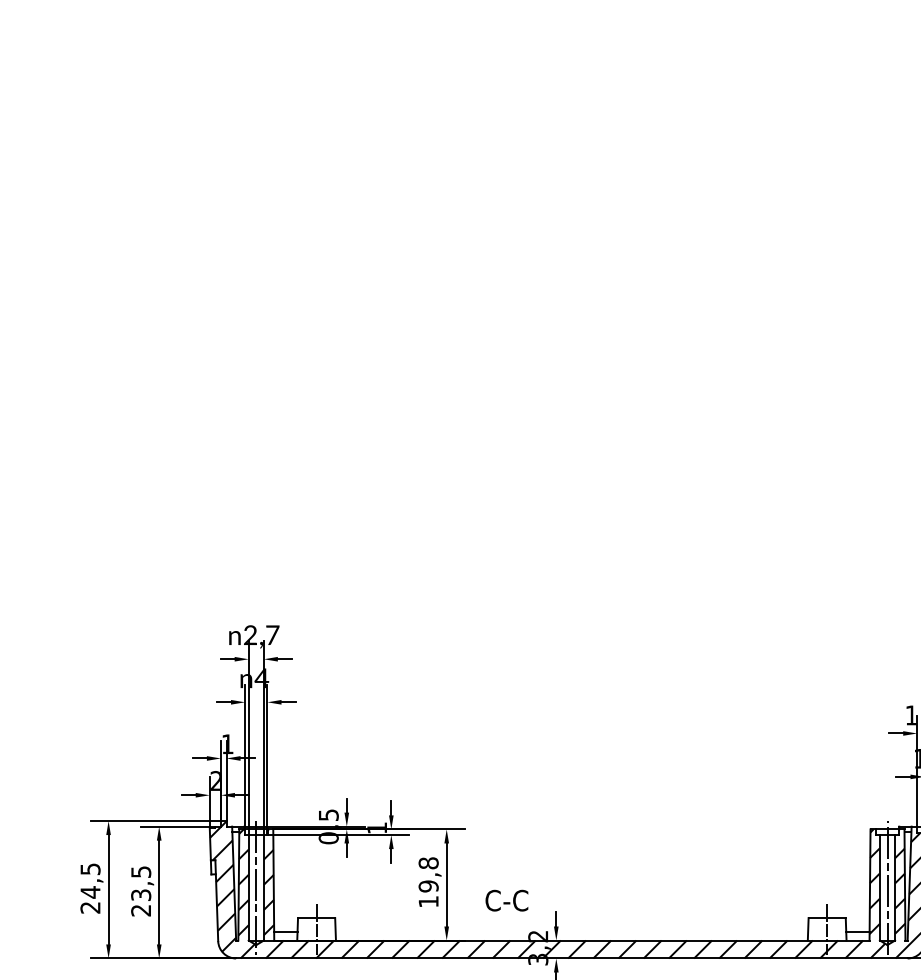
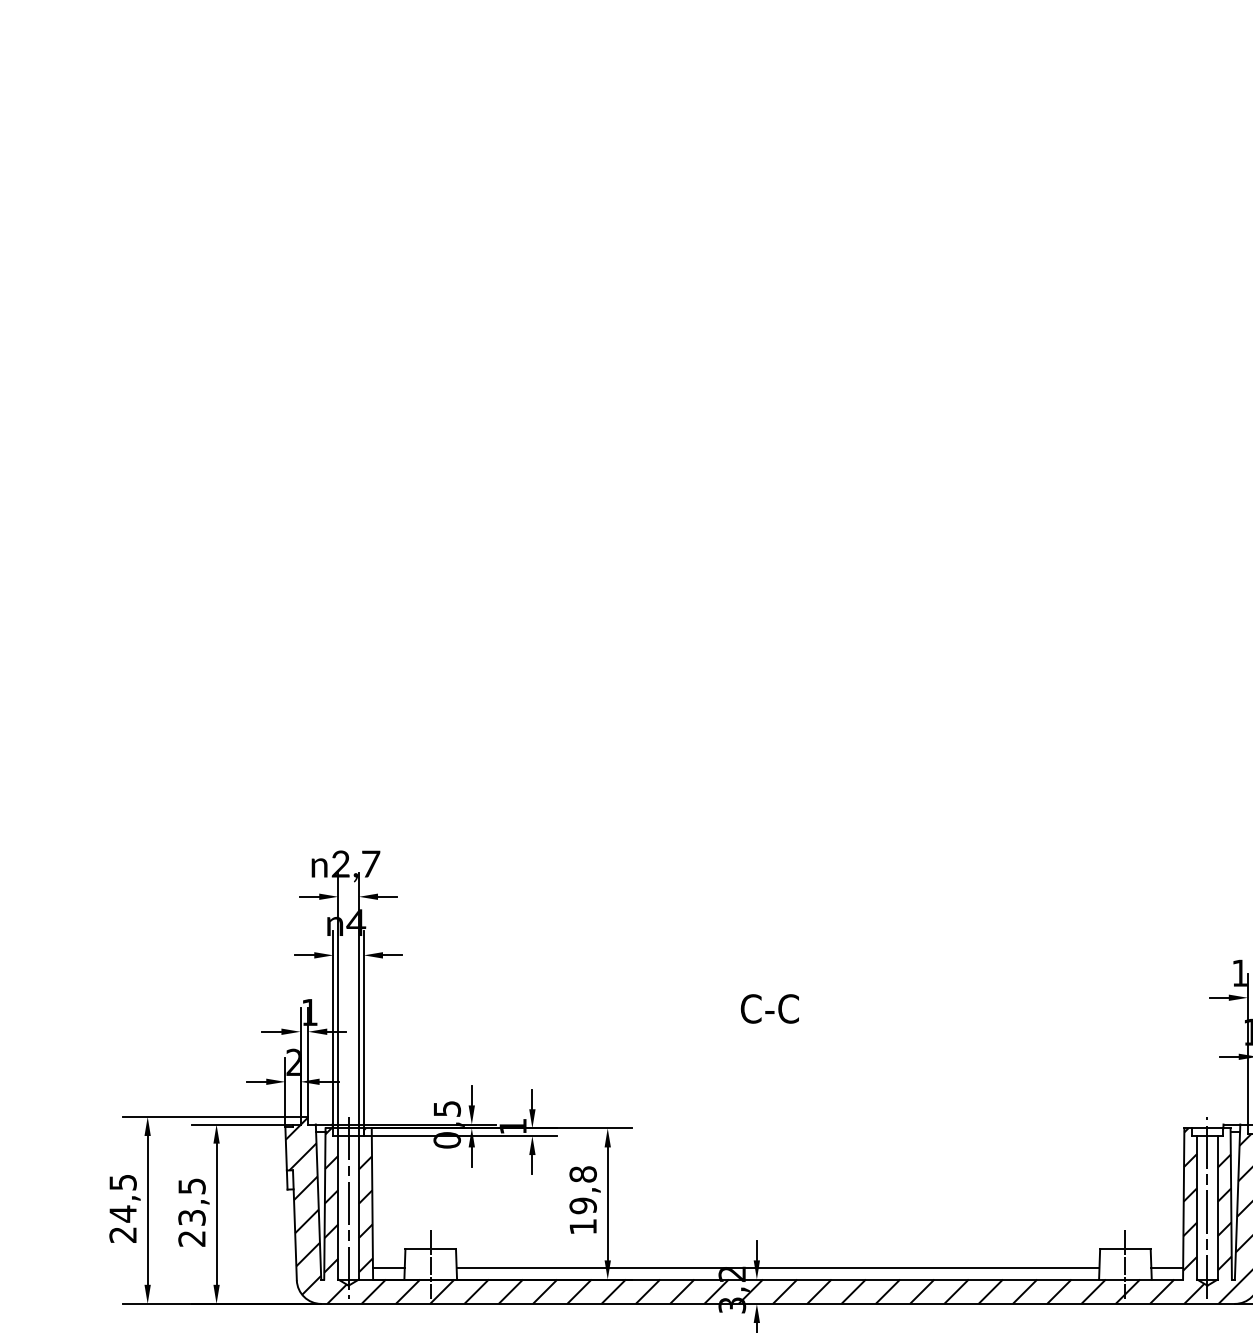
text: (506, 900) -> (769, 1008), moved
line: (571, 932) -> (777, 1268), added

